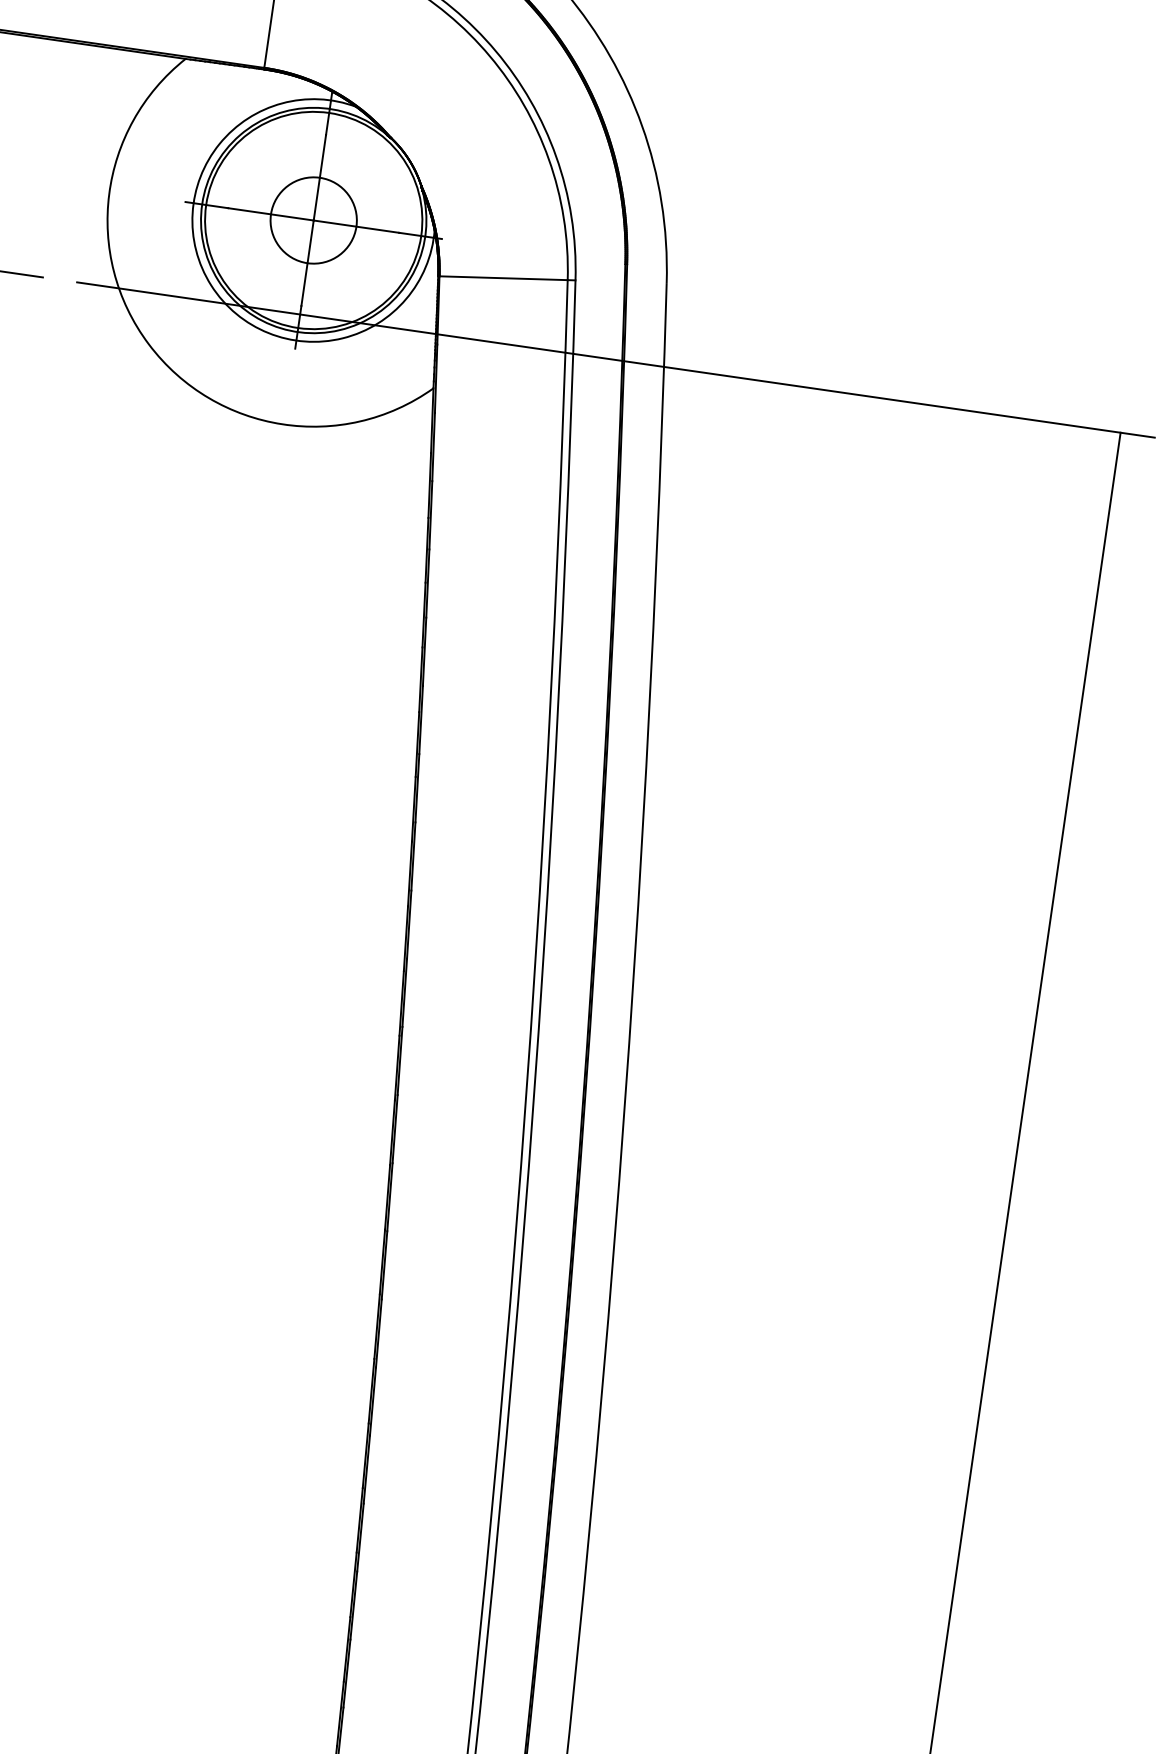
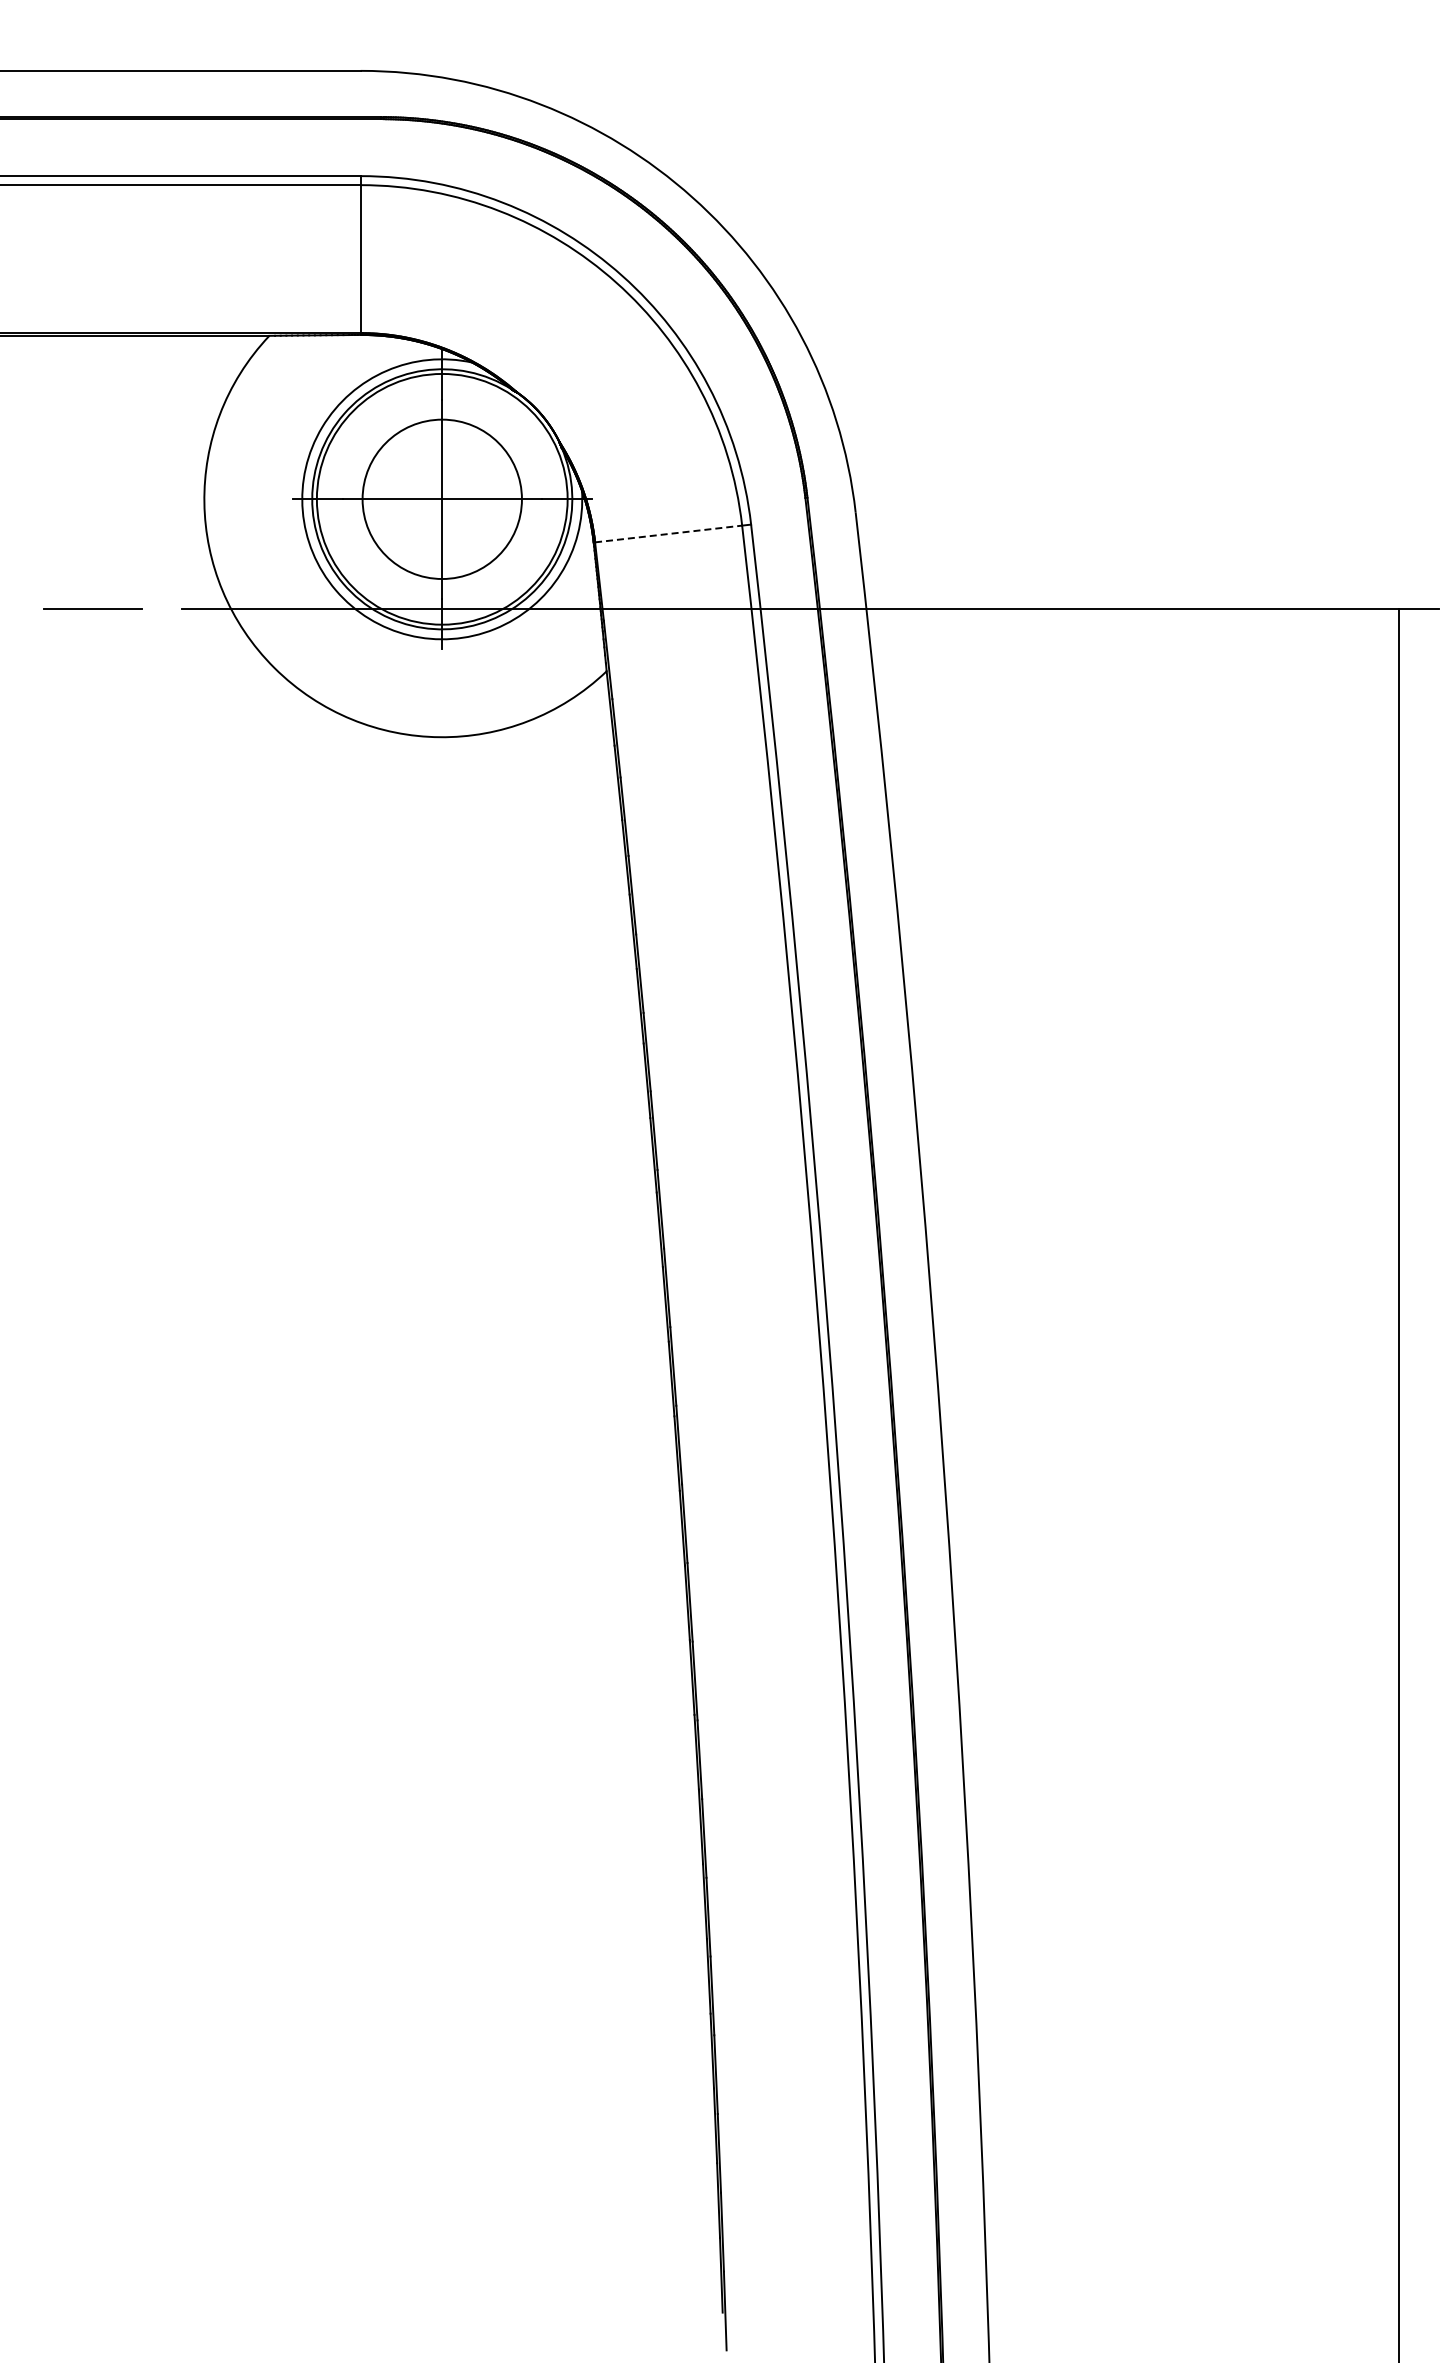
circle: (313, 220) -> (442, 499), size x1.6
line: (503, 278) -> (668, 534), solid -> dashed

